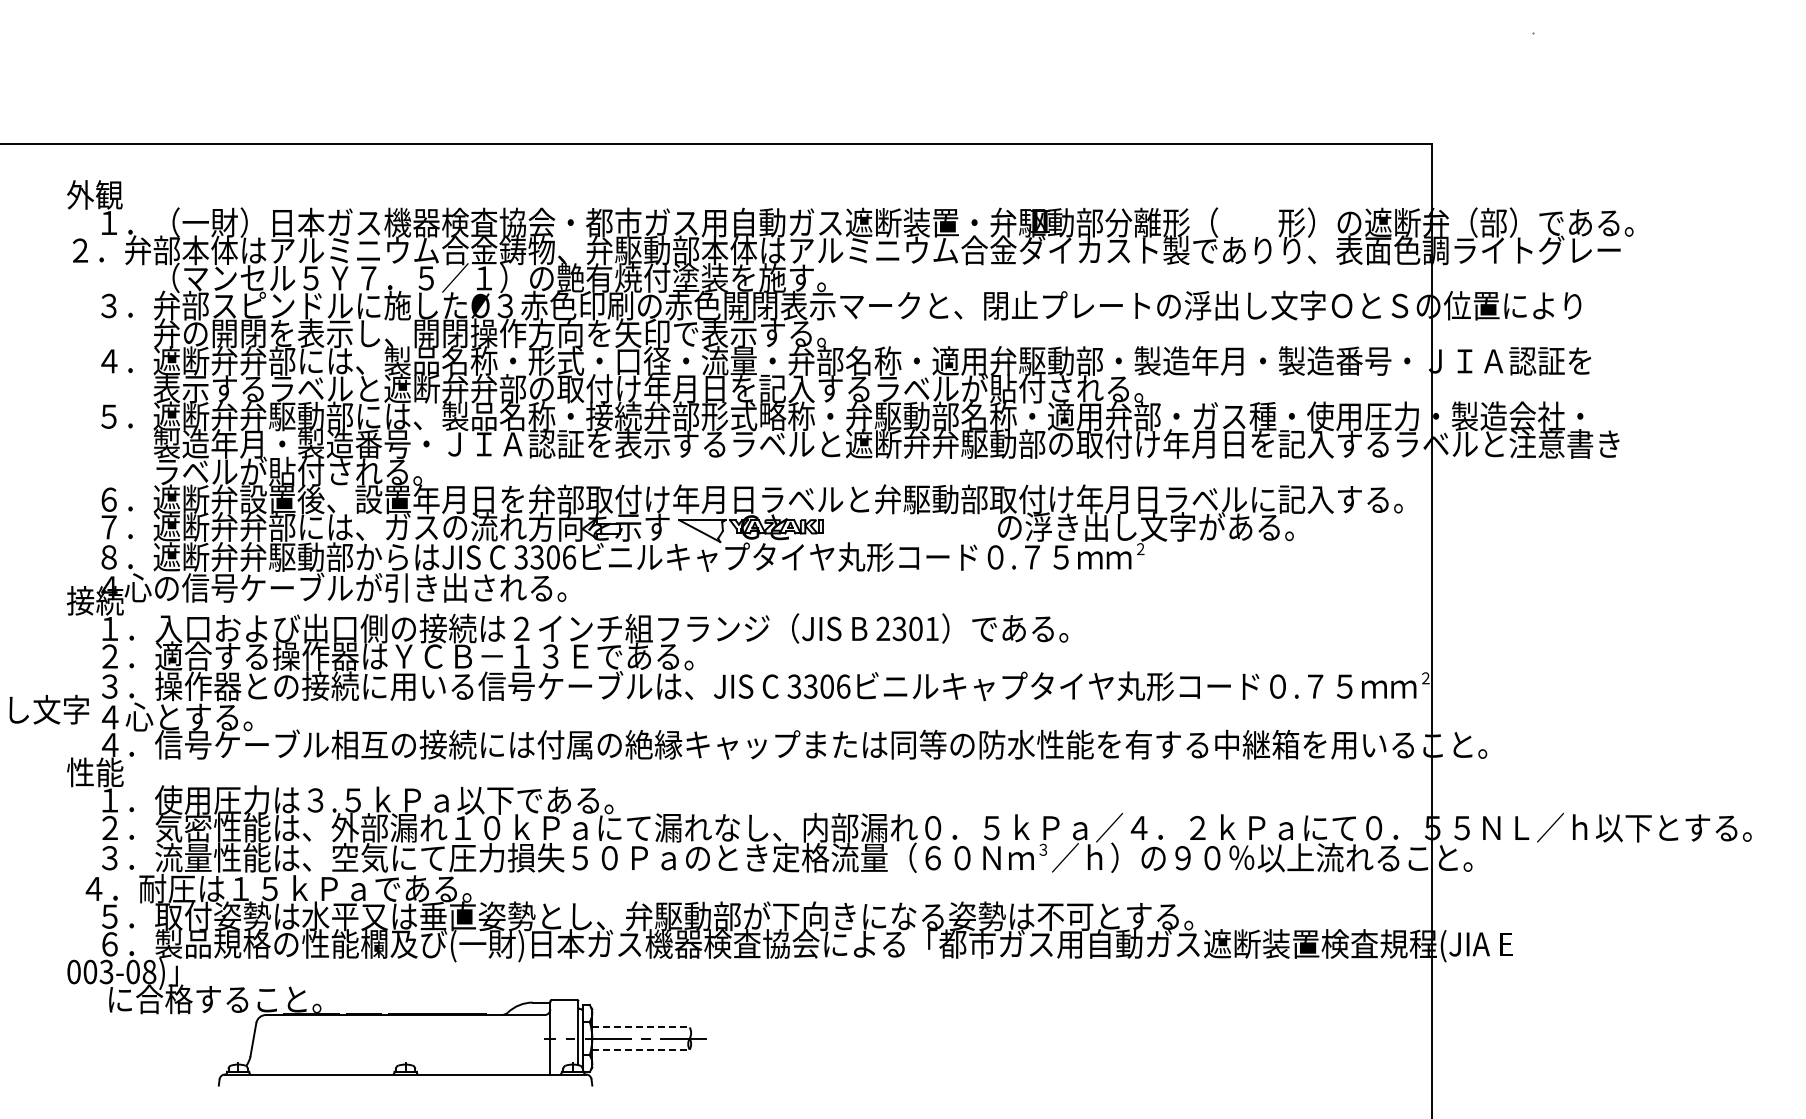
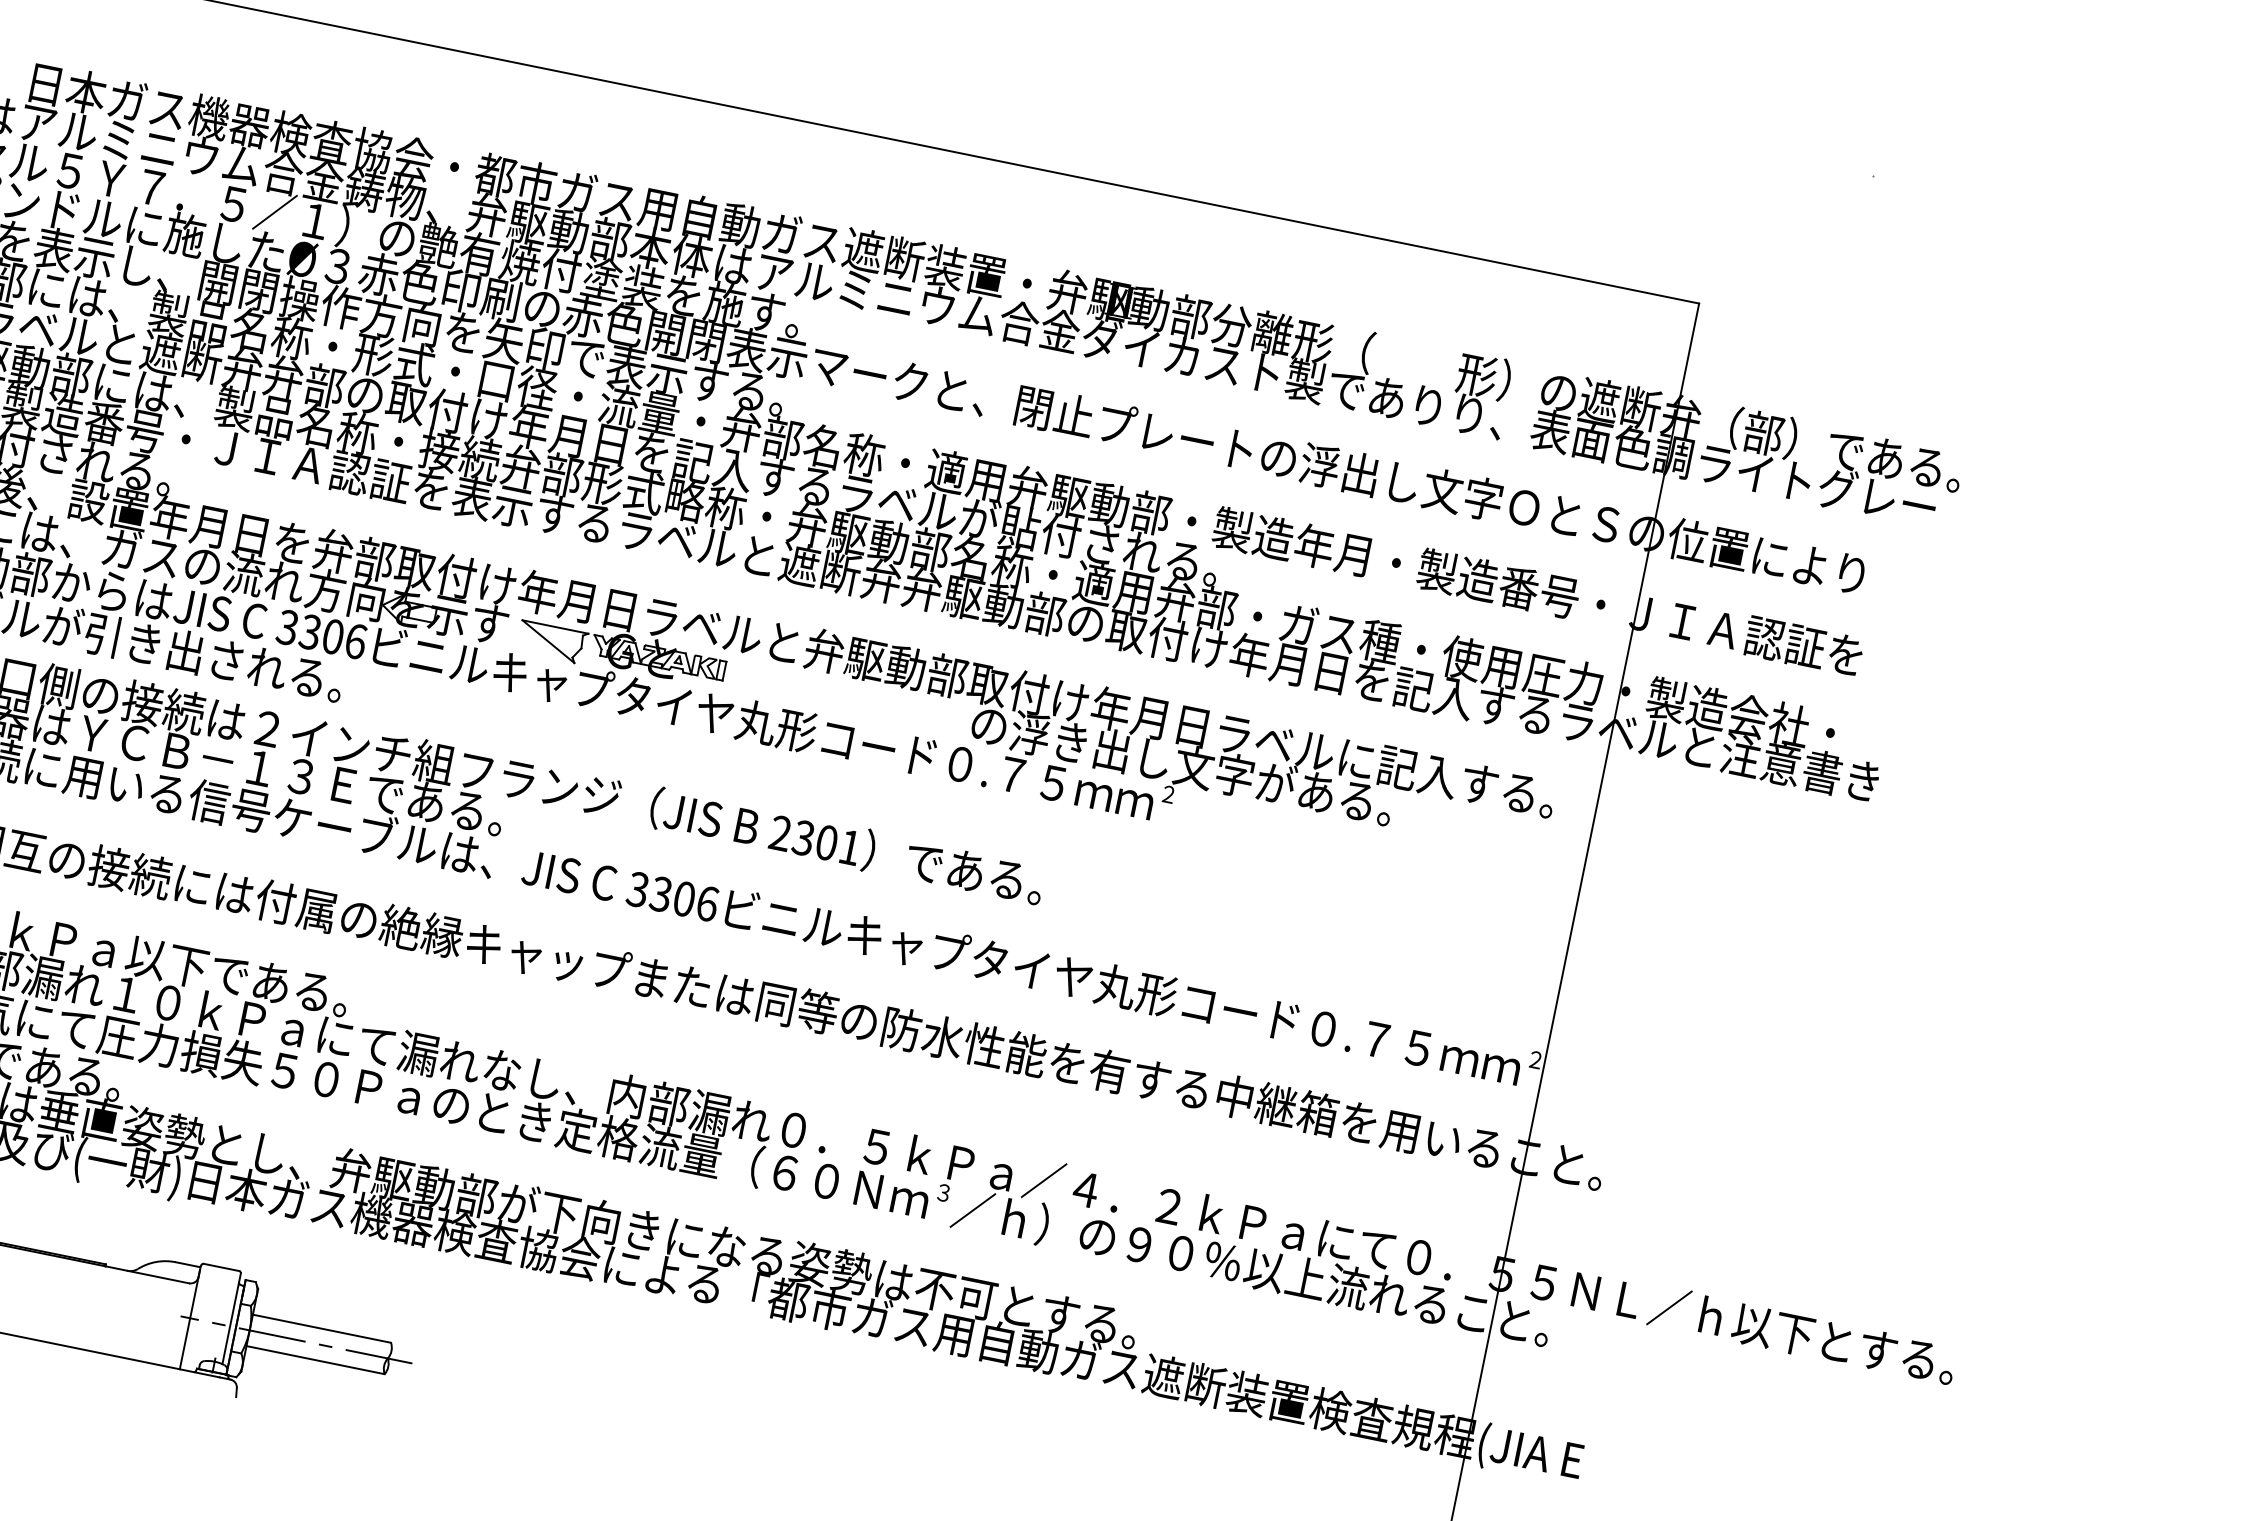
line: (640, 1027) -> (321, 1328), dashed -> solid
line: (640, 1049) -> (314, 1359), dashed -> solid

